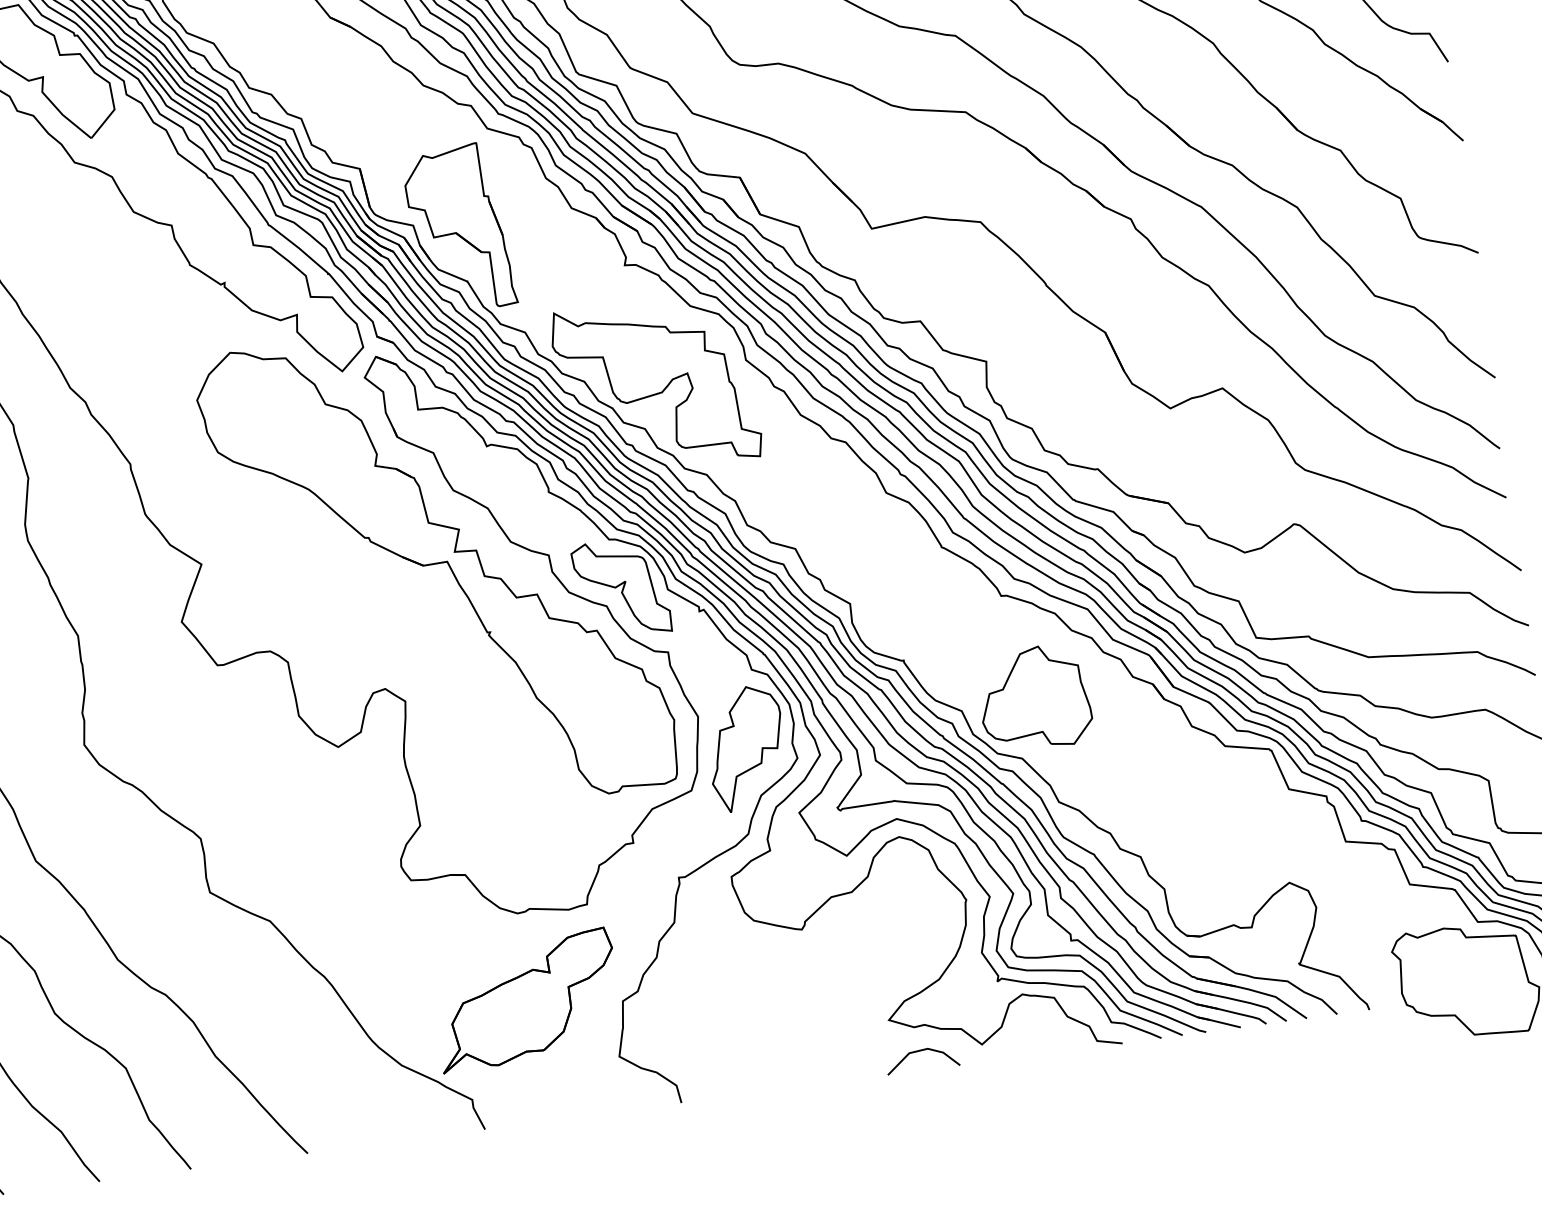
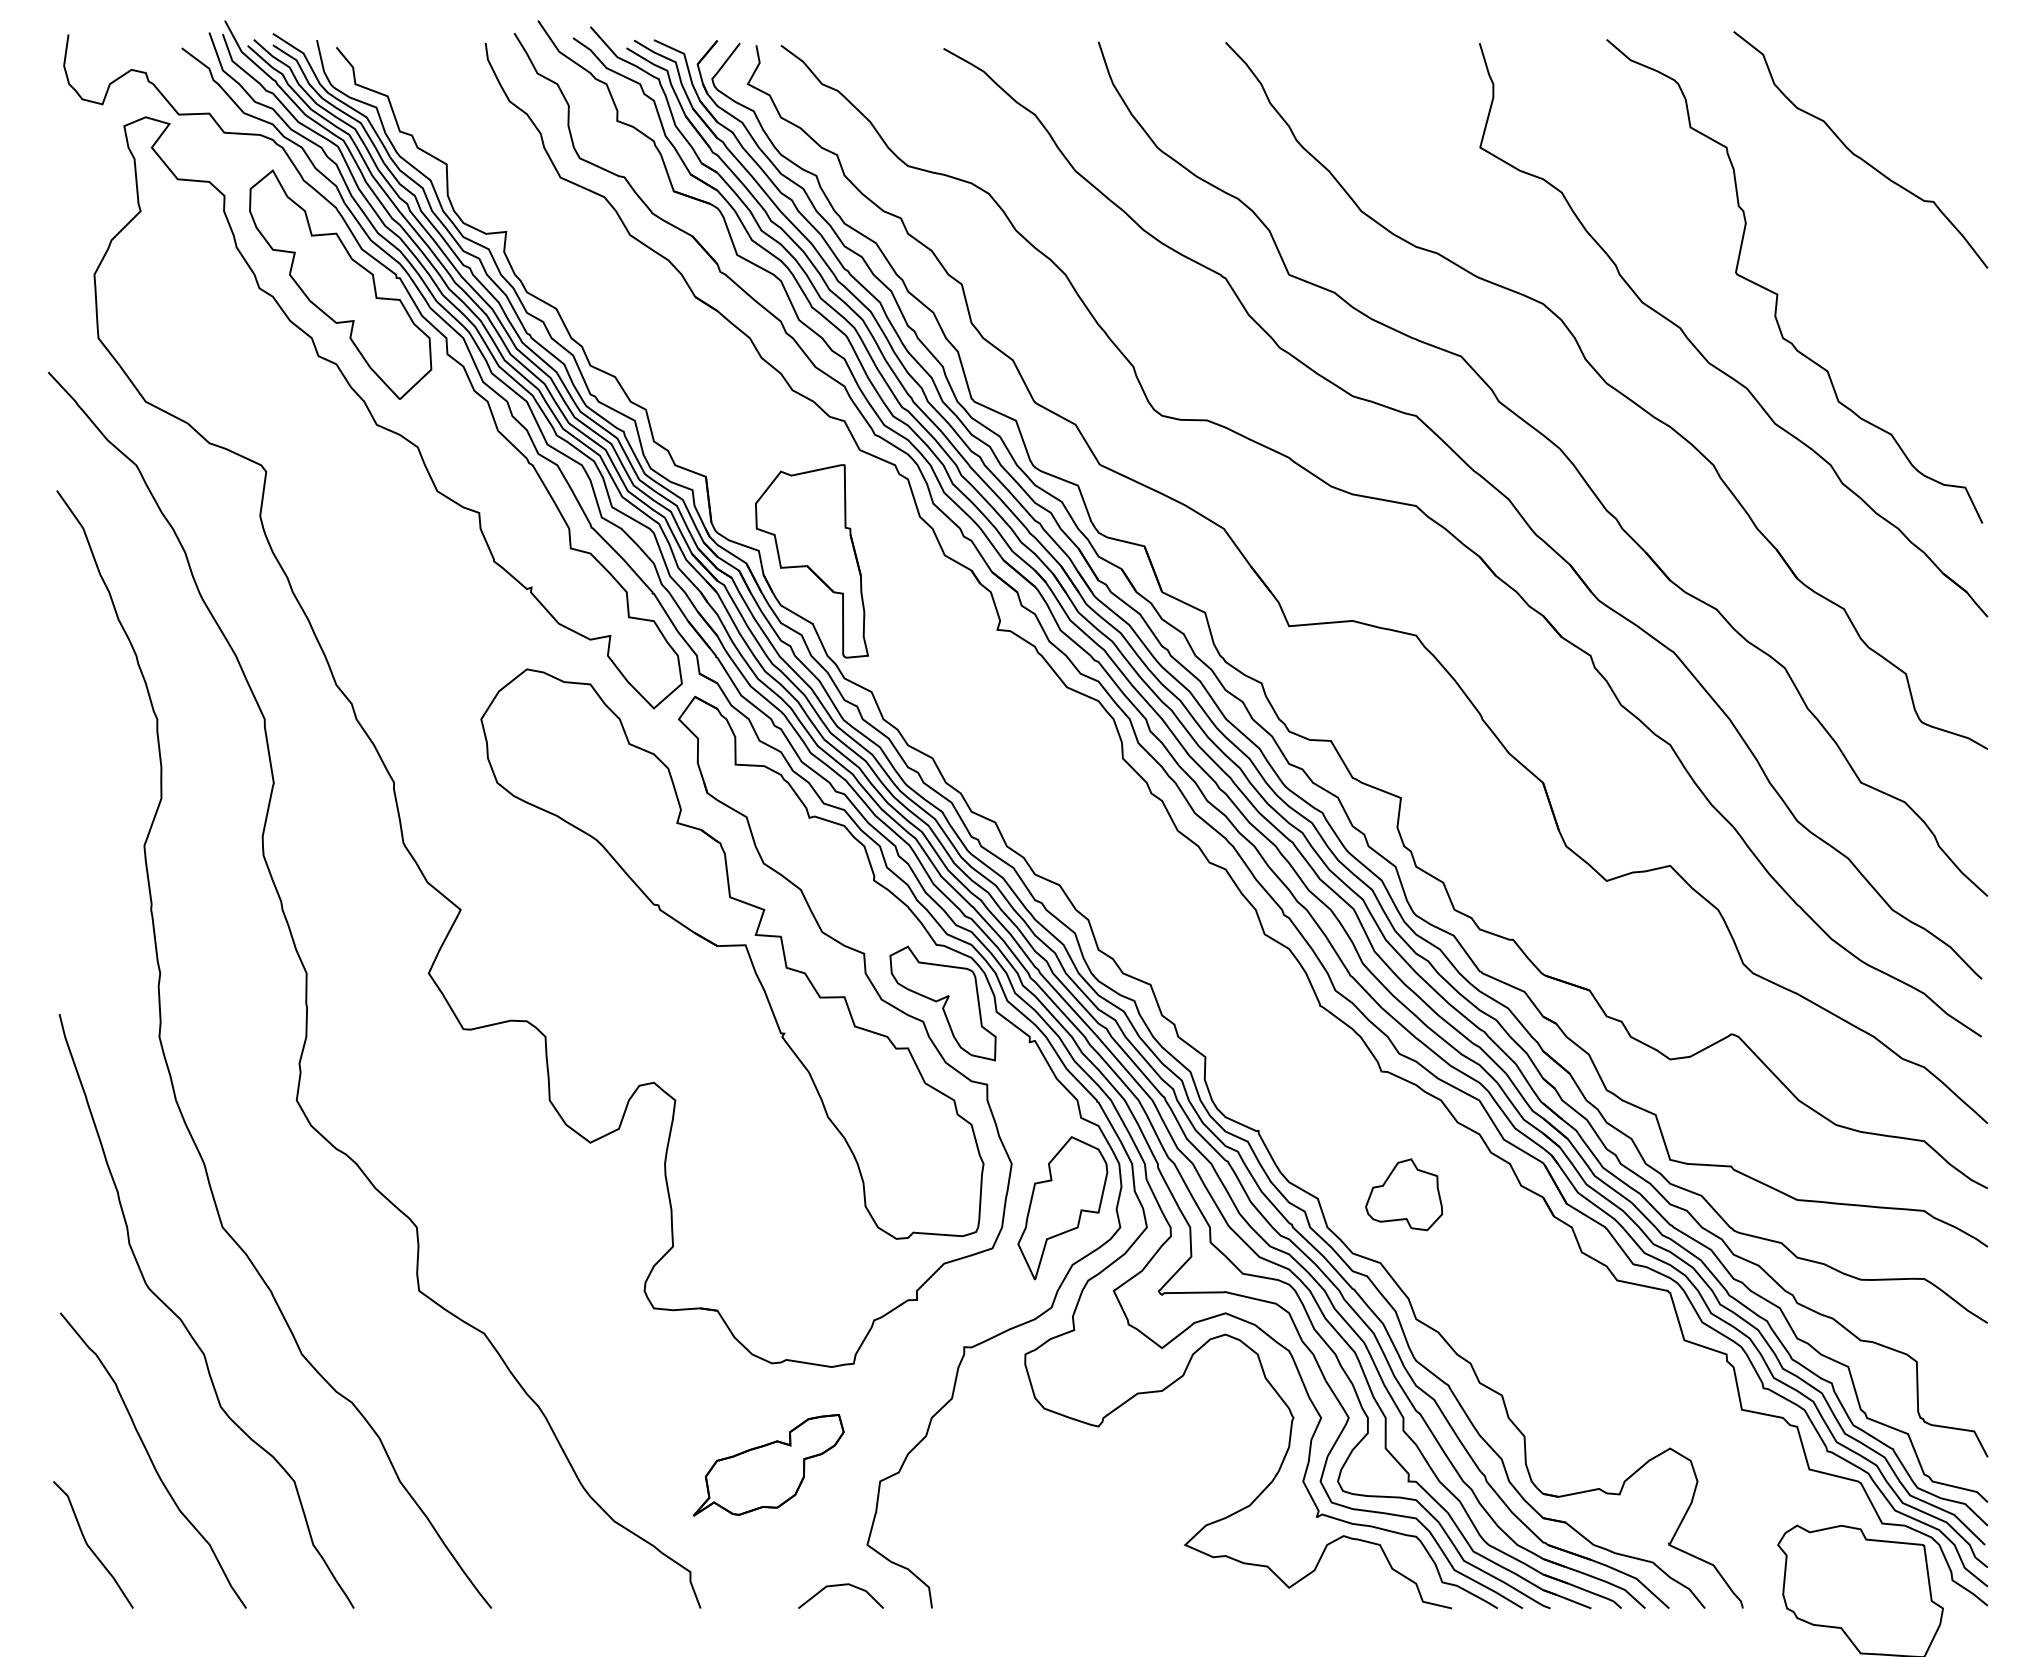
part: (655, 384) -> (1014, 772), removed
part: (1033, 697) -> (1403, 1194), size x0.6
part: (526, 1000) -> (768, 1465), size x0.7
line: (919, 1051) -> (838, 1586), moved

